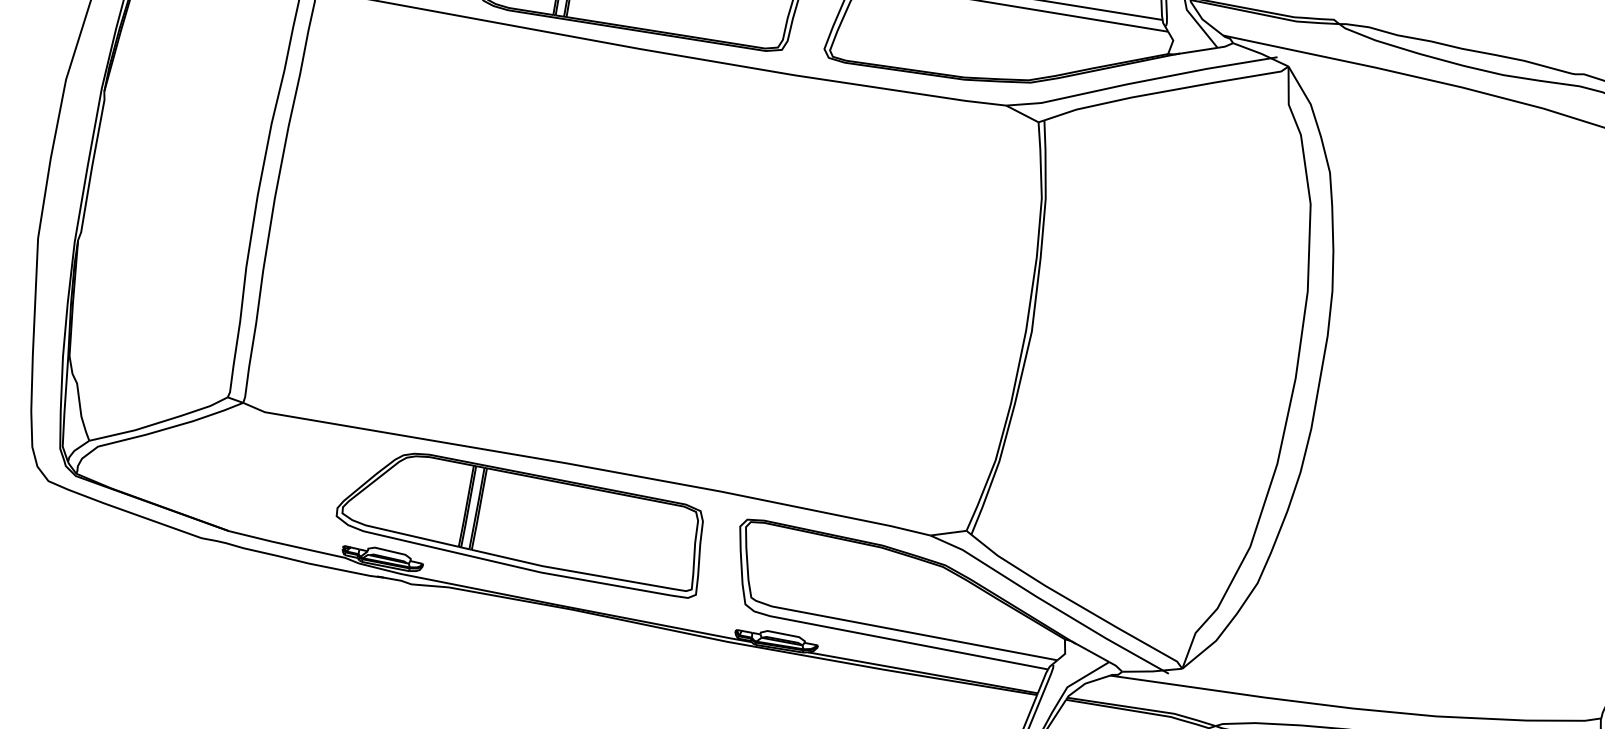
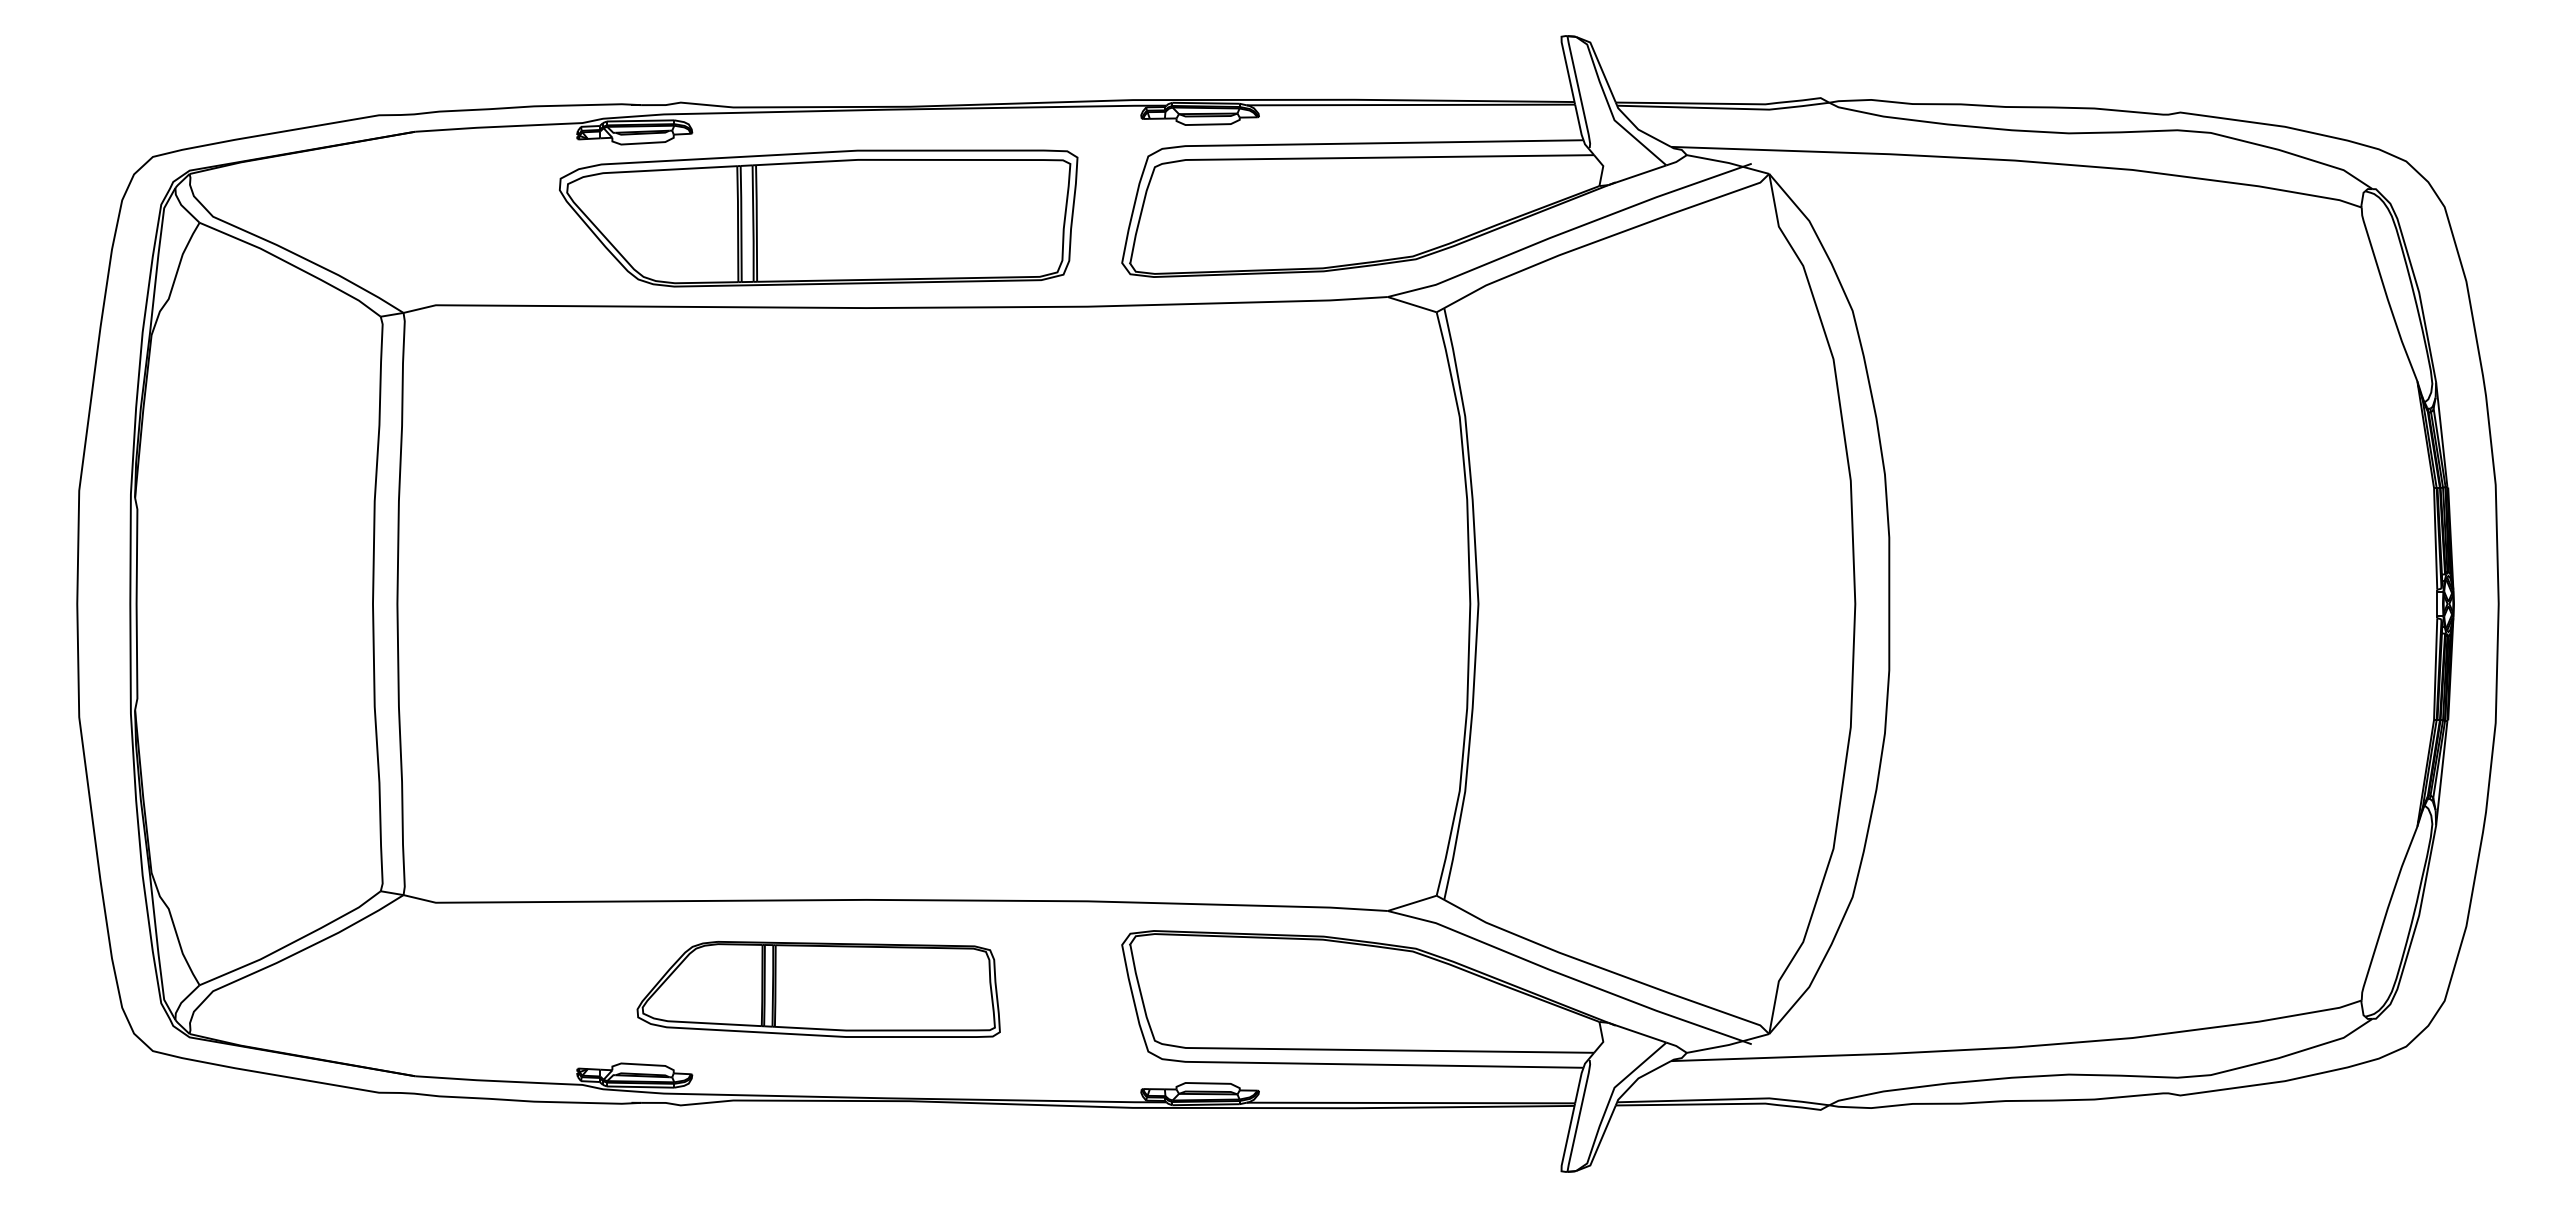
part: (522, 520) -> (818, 989), size x0.7

